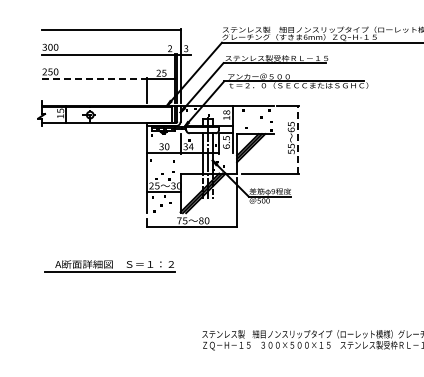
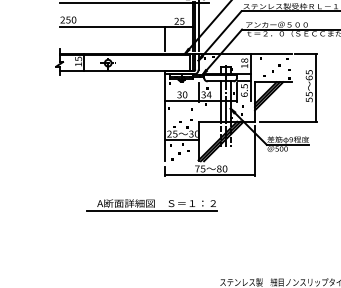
line: (94, 79) -> (112, 27), dashed -> solid
line: (298, 139) -> (316, 87), dashed -> solid
part: (109, 266) -> (151, 205), moved

